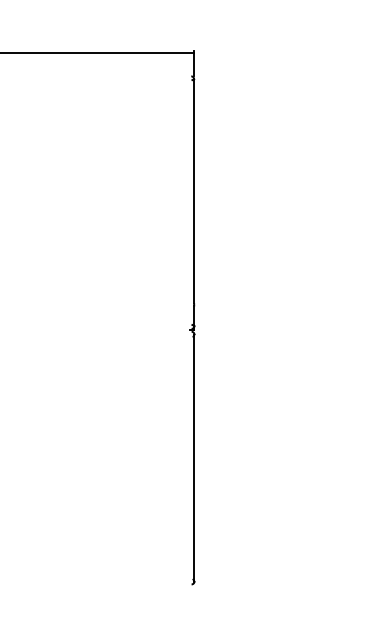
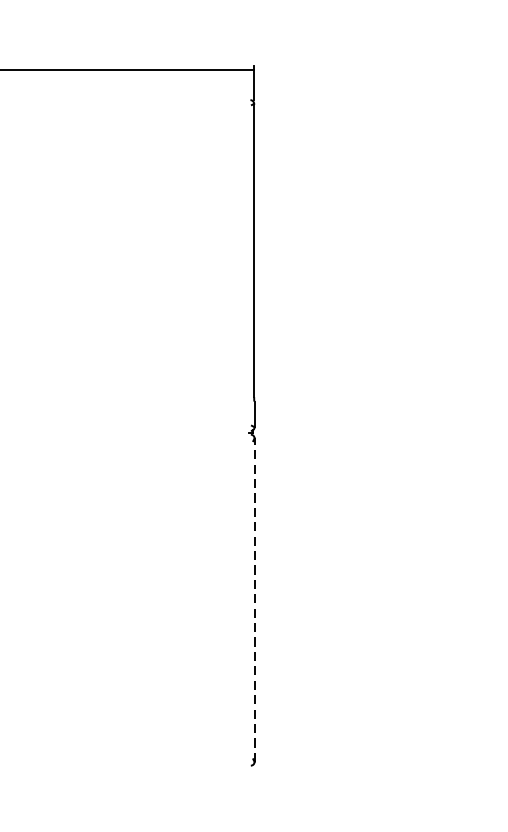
line: (194, 457) -> (254, 599), solid -> dashed

